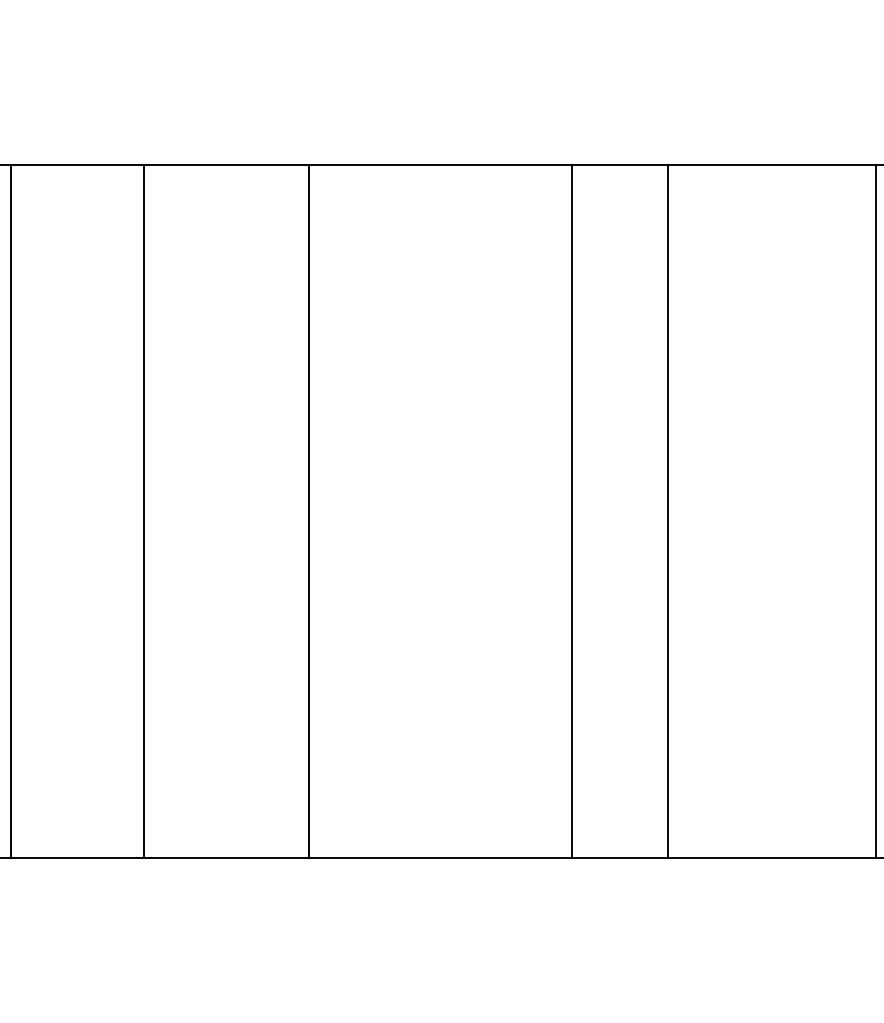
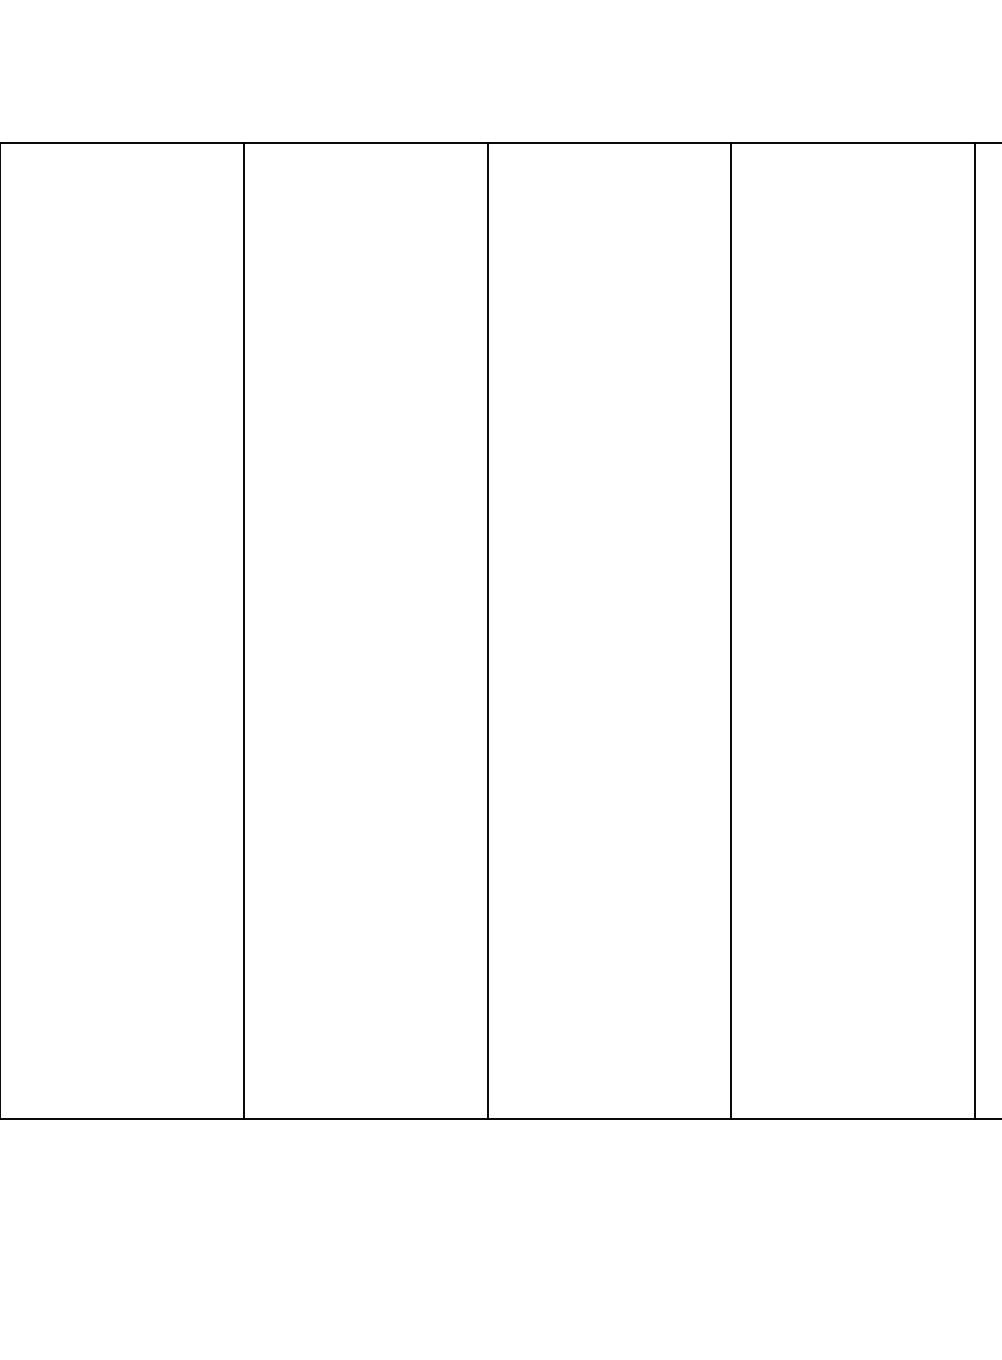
line: (143, 511) -> (242, 630), moved
line: (309, 511) -> (488, 630), moved
line: (572, 511) -> (731, 630), moved
line: (668, 511) -> (975, 630), moved

